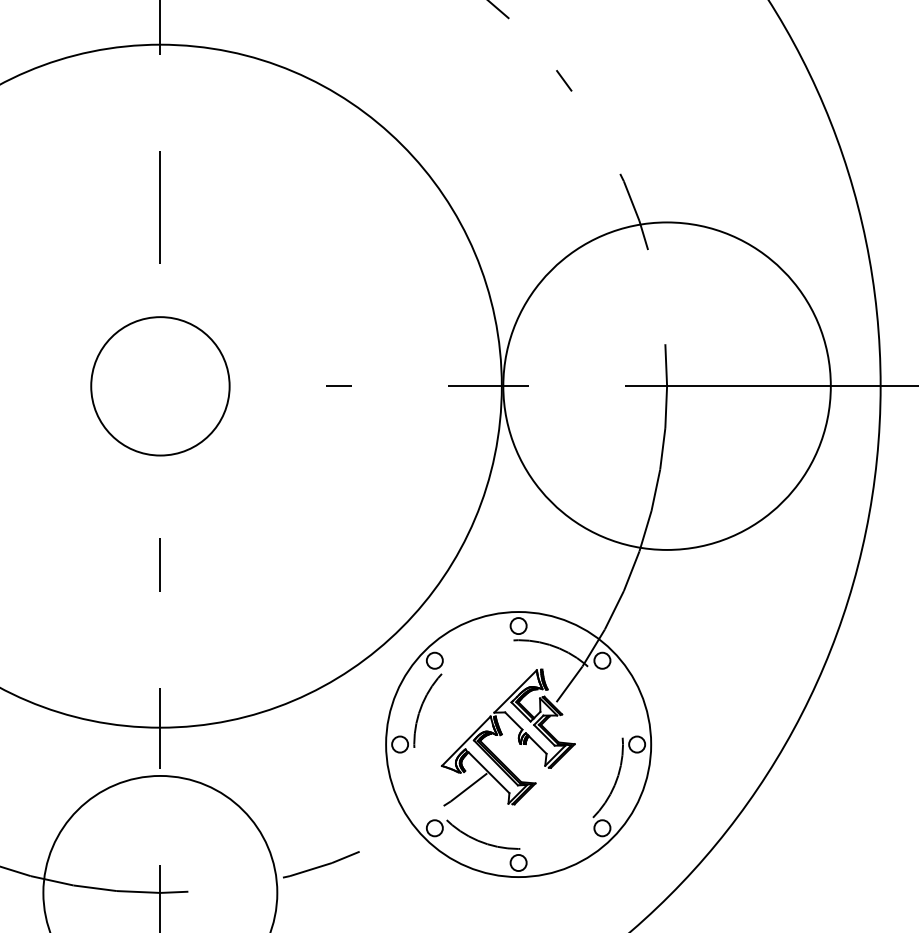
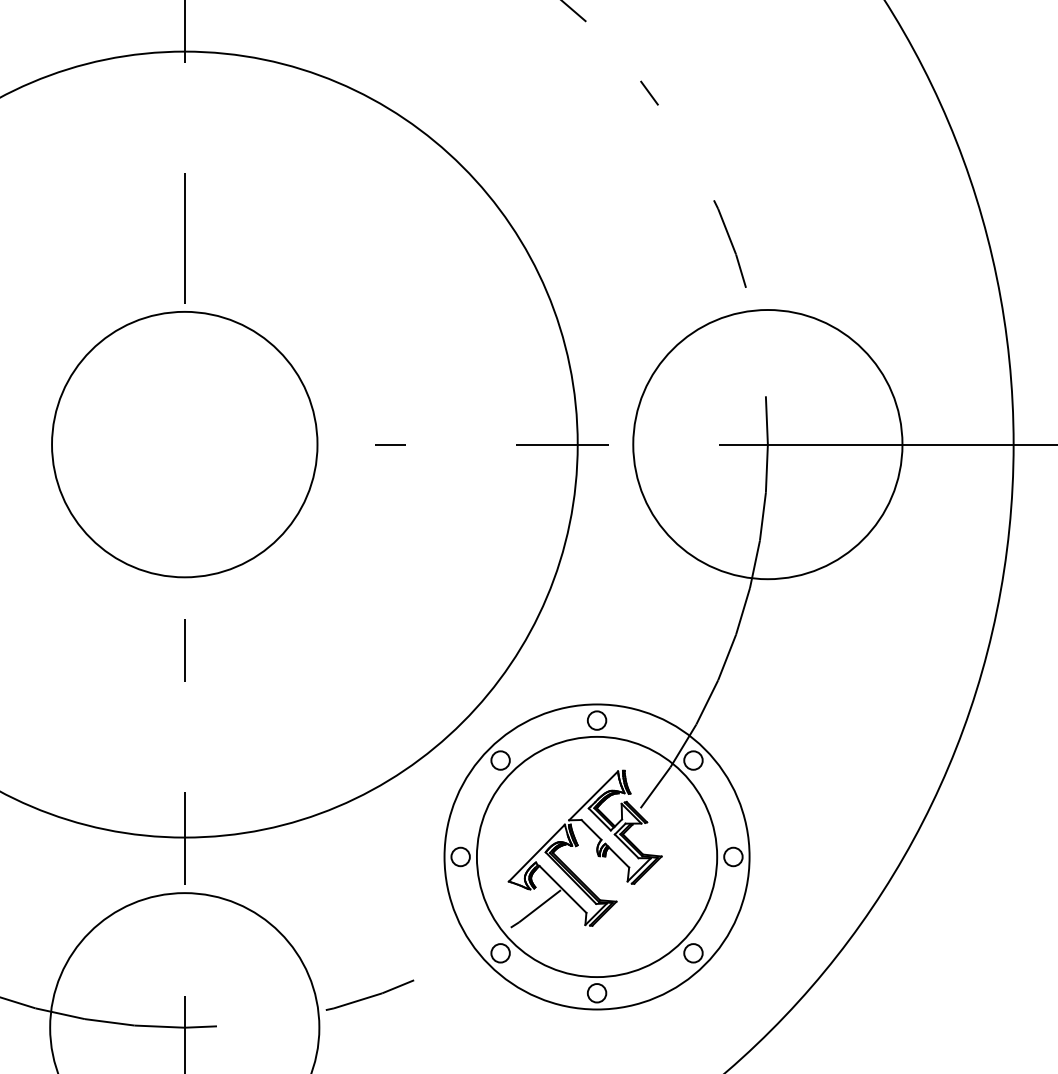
circle: (160, 386) -> (184, 444), size x1.67
circle: (666, 386) -> (767, 444), size x0.71
circle: (518, 744) -> (596, 856), dashed -> solid

